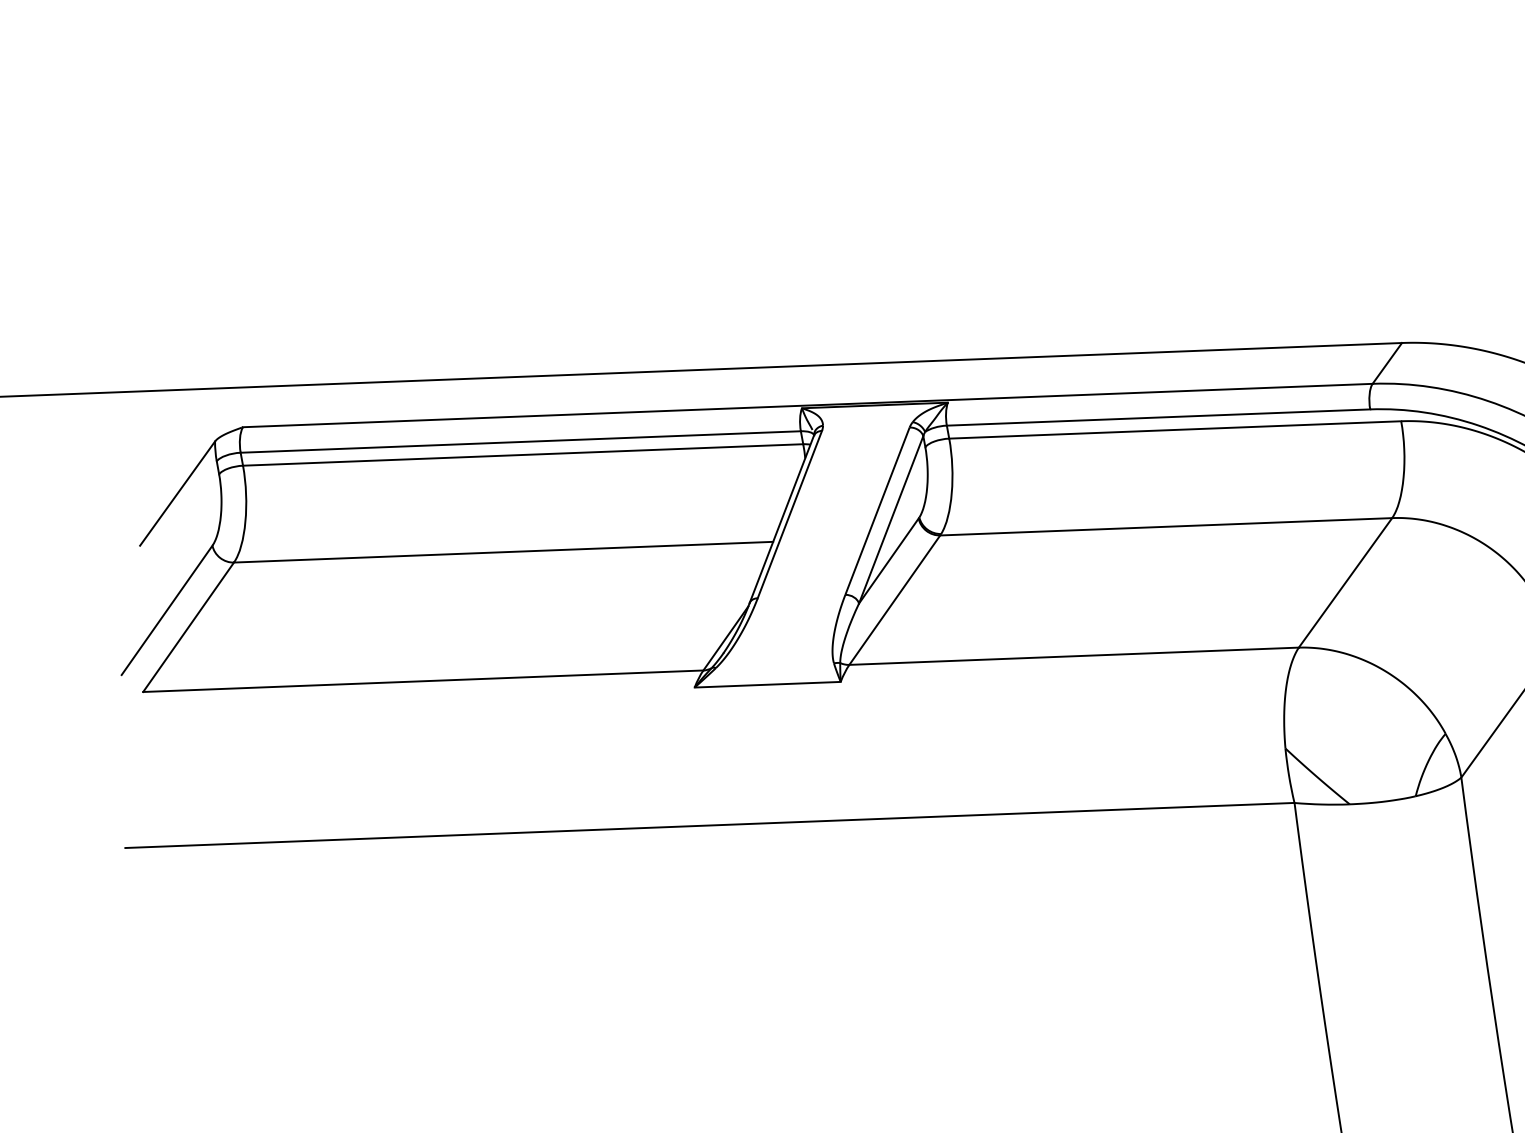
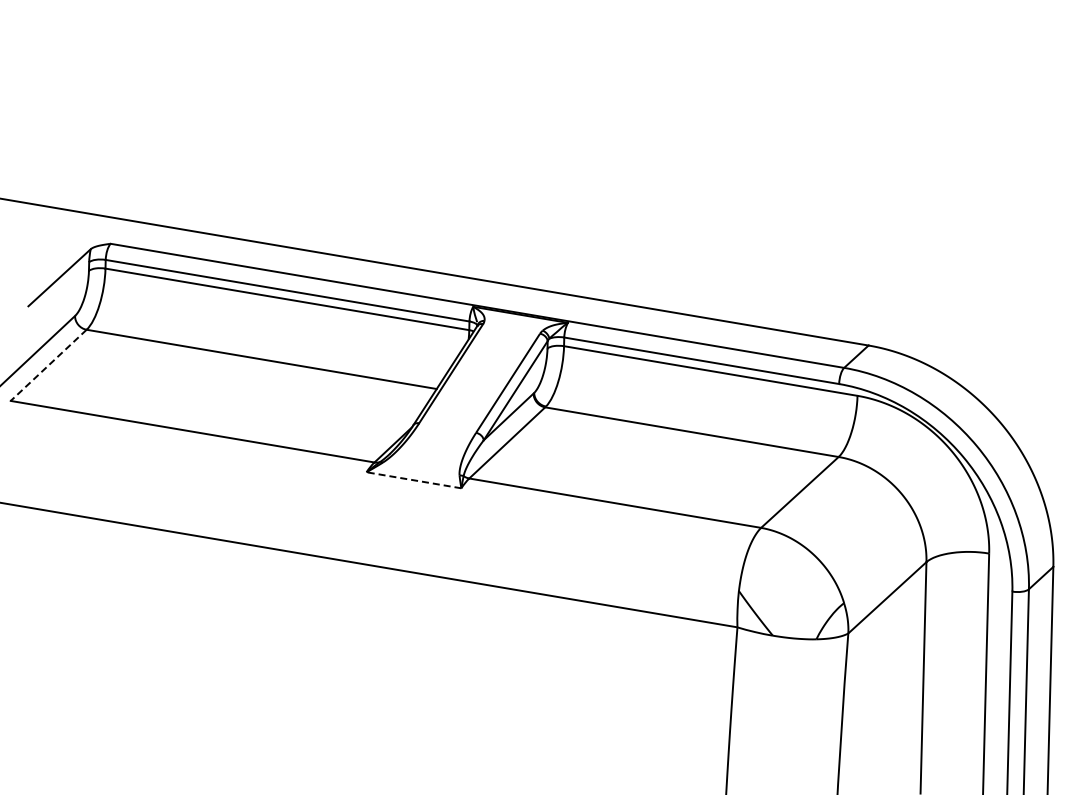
line: (188, 627) -> (48, 365), solid -> dashed
line: (767, 685) -> (413, 480), solid -> dashed

